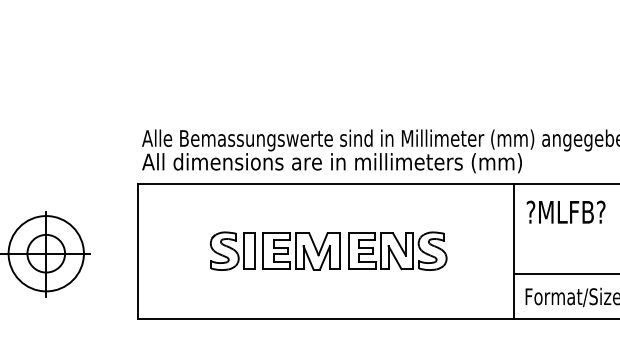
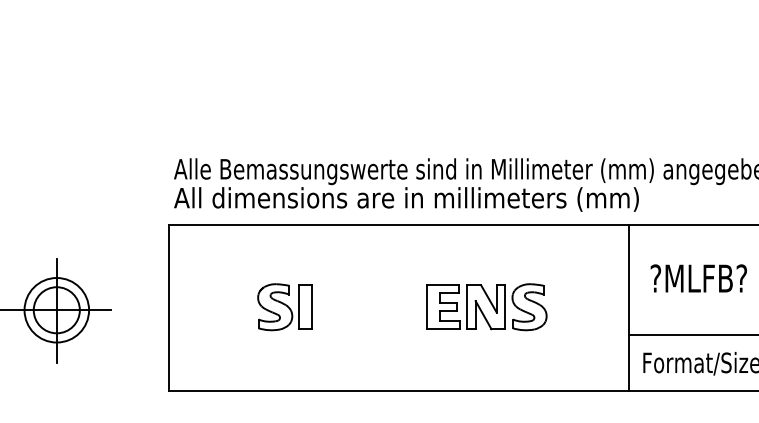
text: (565, 212) -> (698, 278), moved
part: (301, 251) -> (369, 307), removed
circle: (46, 253) -> (56, 310), size x0.7

